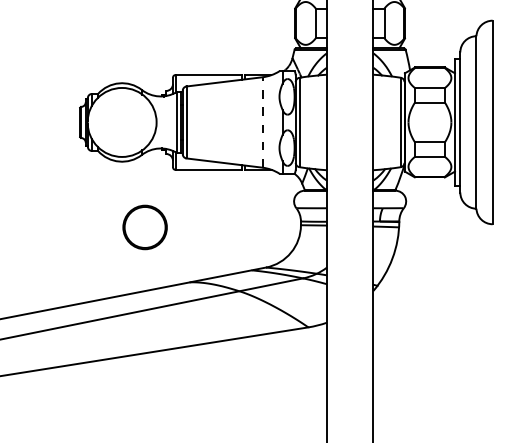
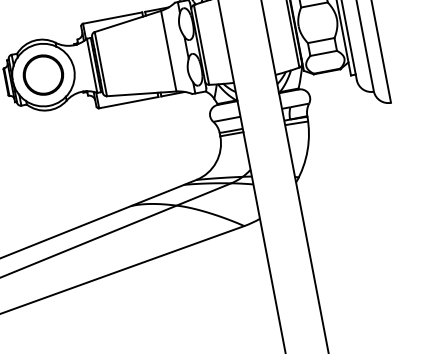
line: (262, 121) -> (168, 50), dashed -> solid
part: (144, 227) -> (42, 75), moved

